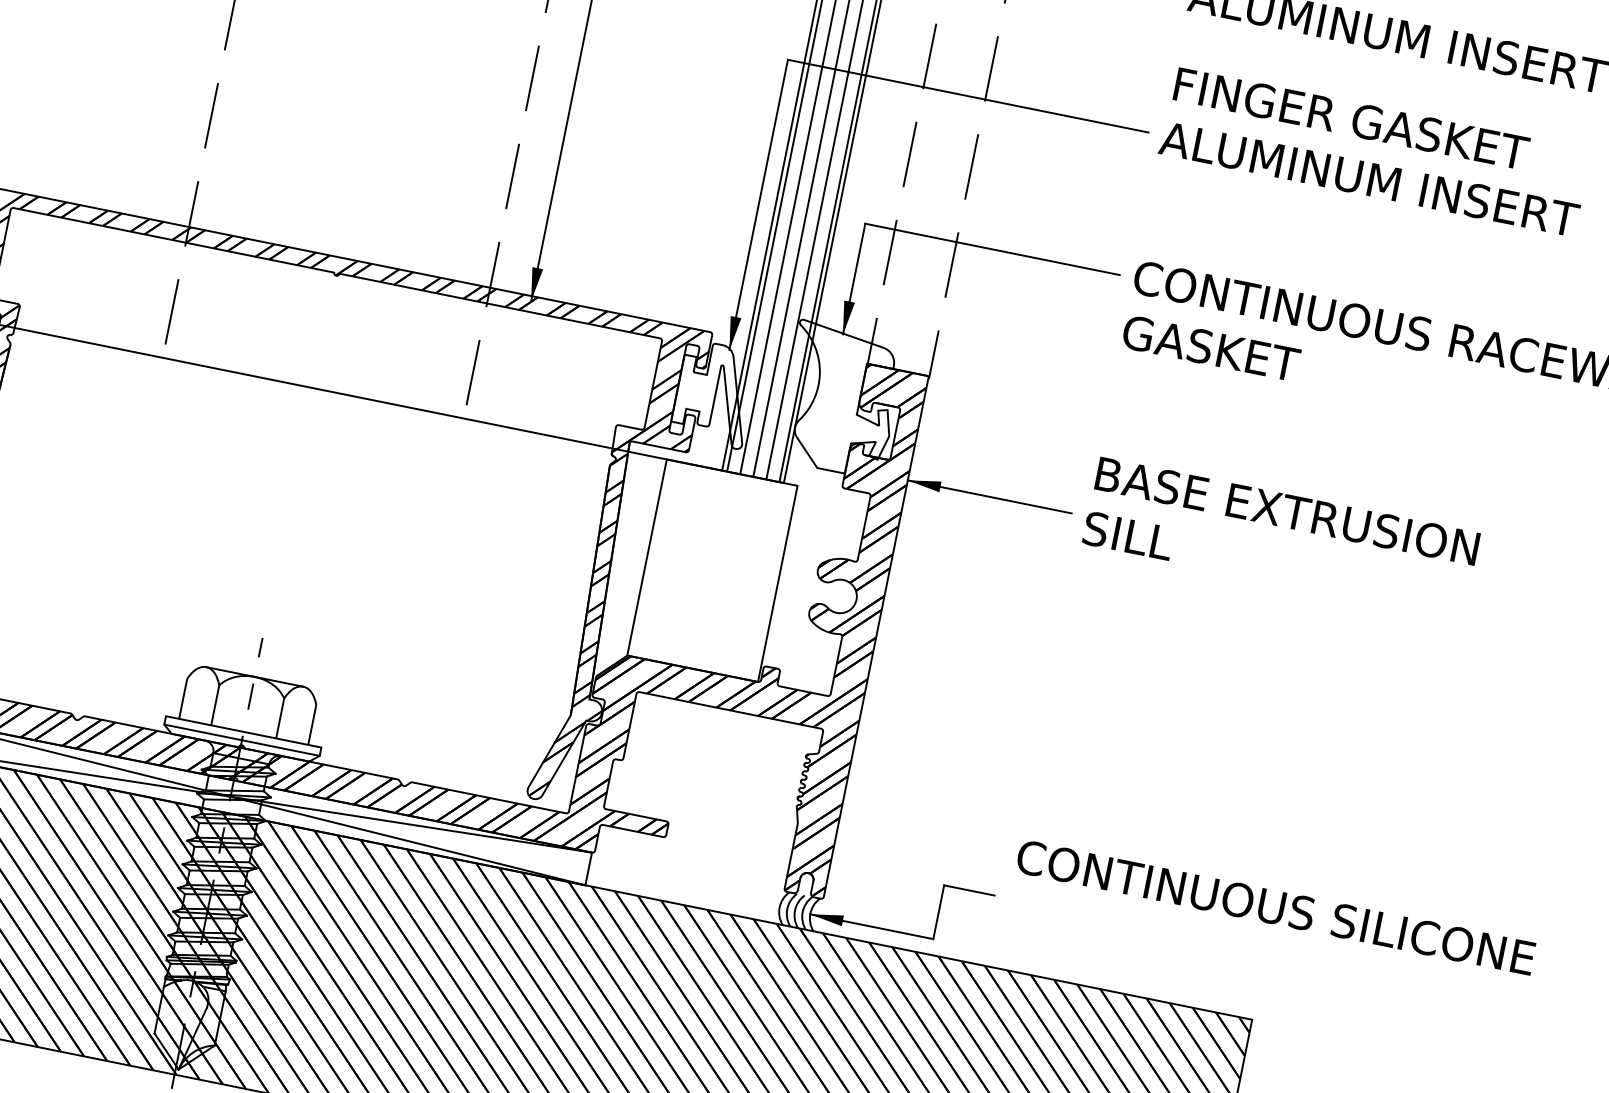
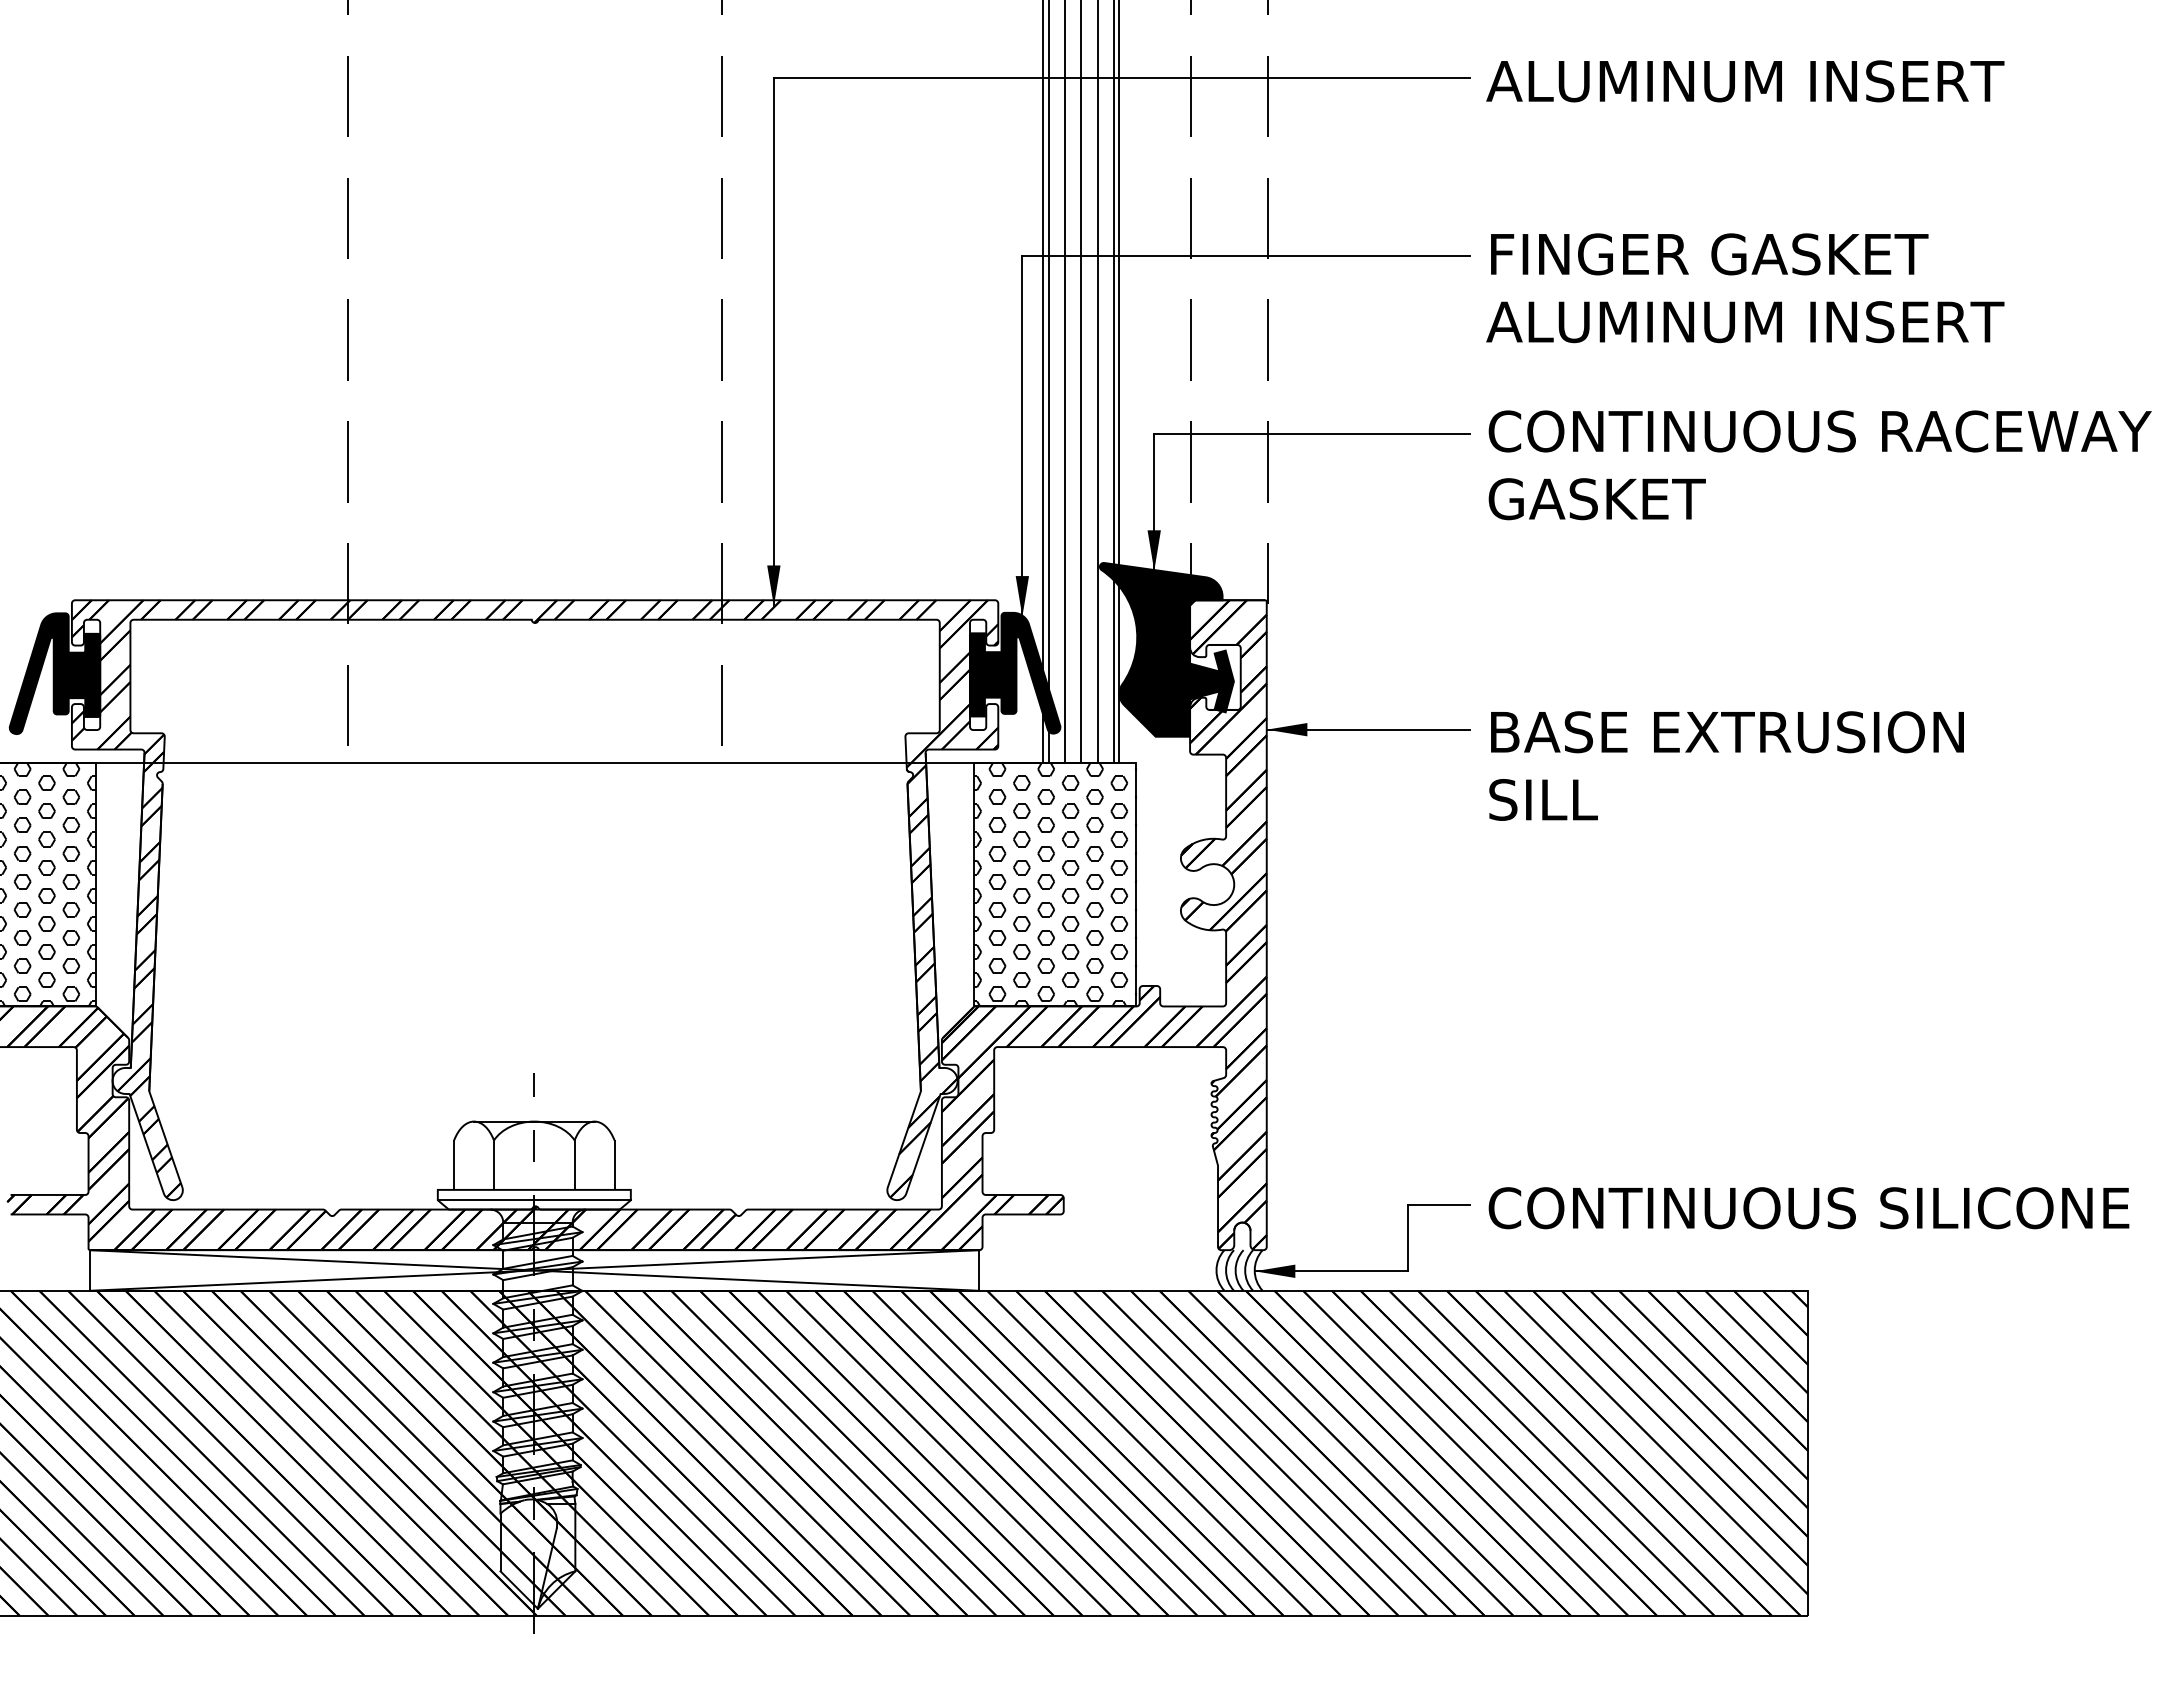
text: (1374, 152) -> (1745, 288), moved
fill: (714, 393) -> (1015, 672), added
fill: (840, 399) -> (1166, 649), added
text: (1281, 537) -> (1726, 765), moved
hatch: (711, 570) -> (1054, 884), added
text: (1275, 907) -> (1808, 1208), moved

